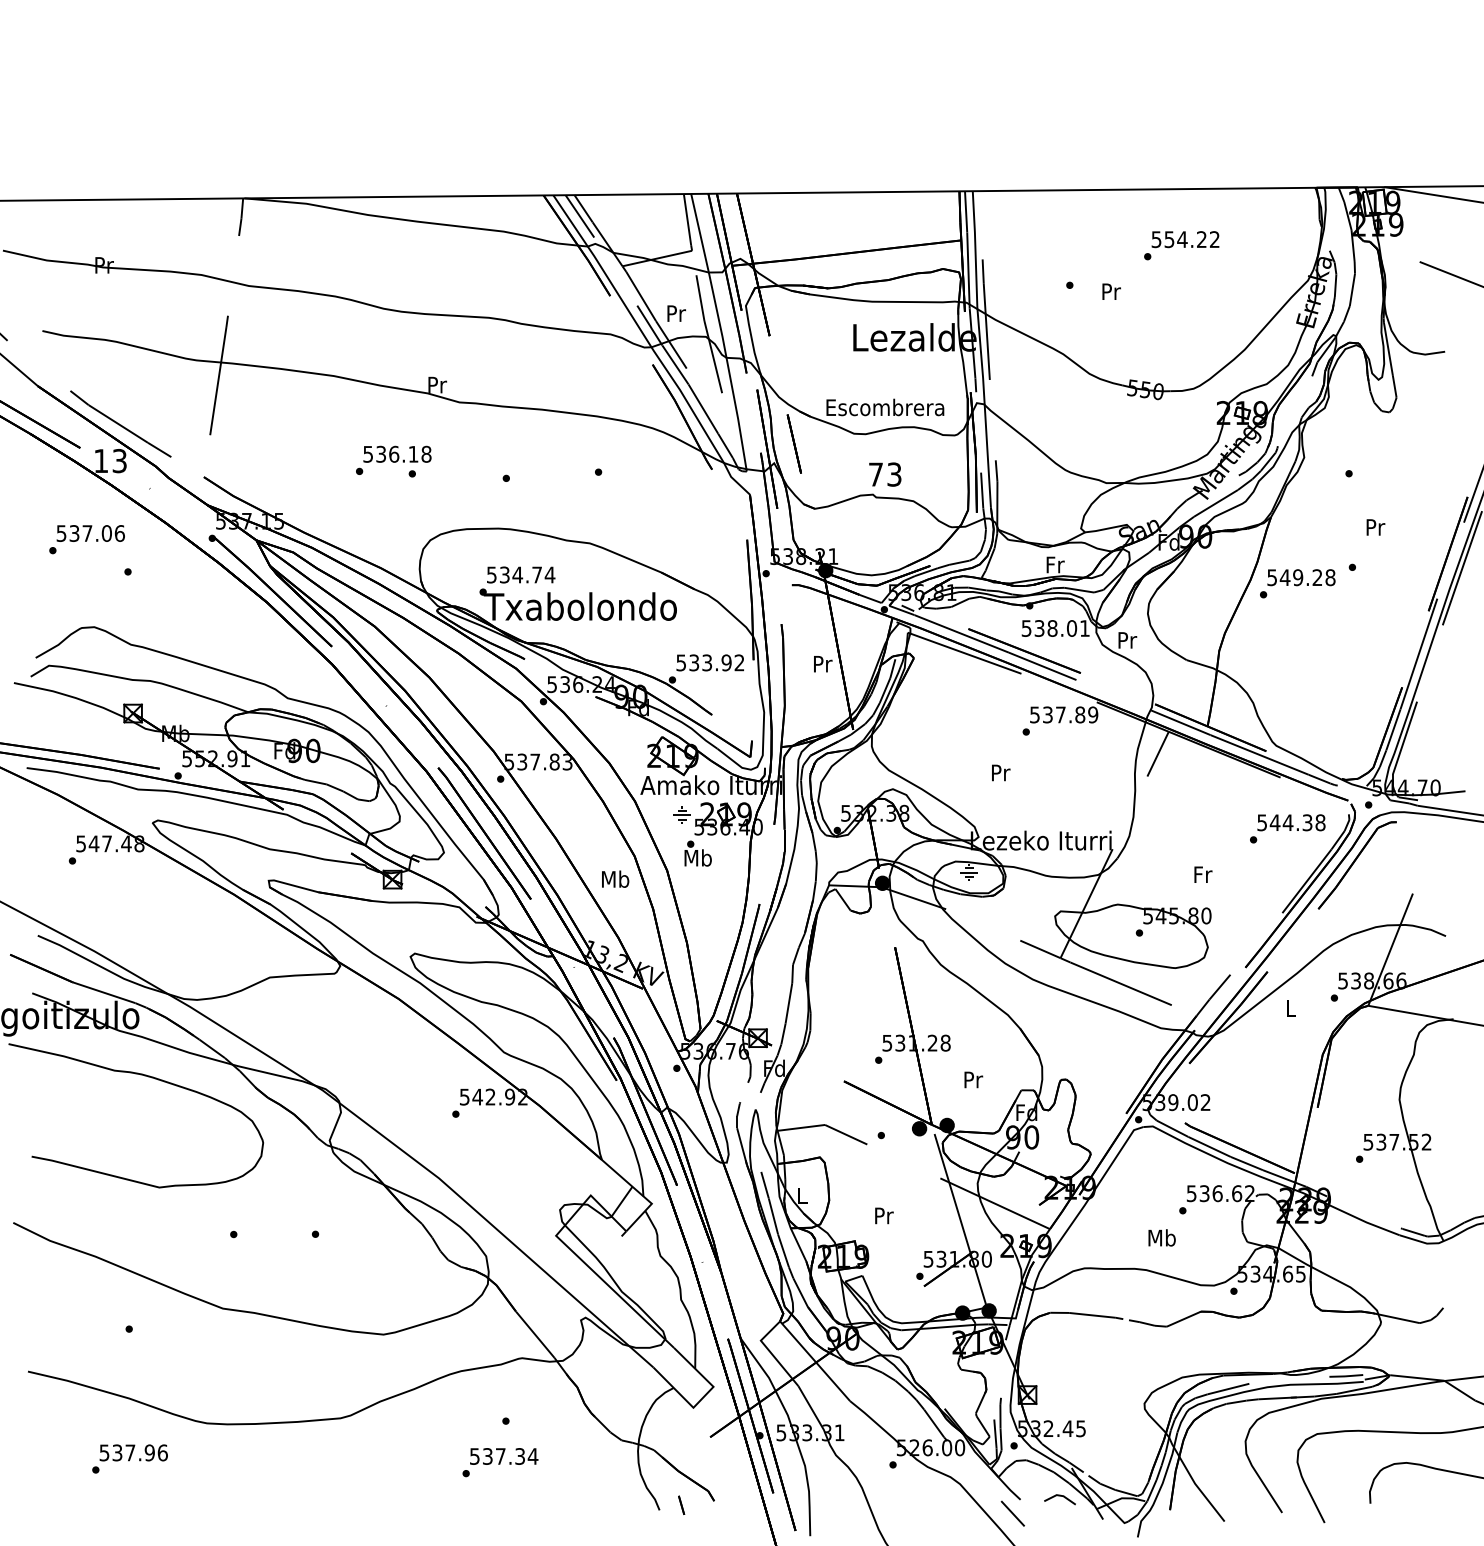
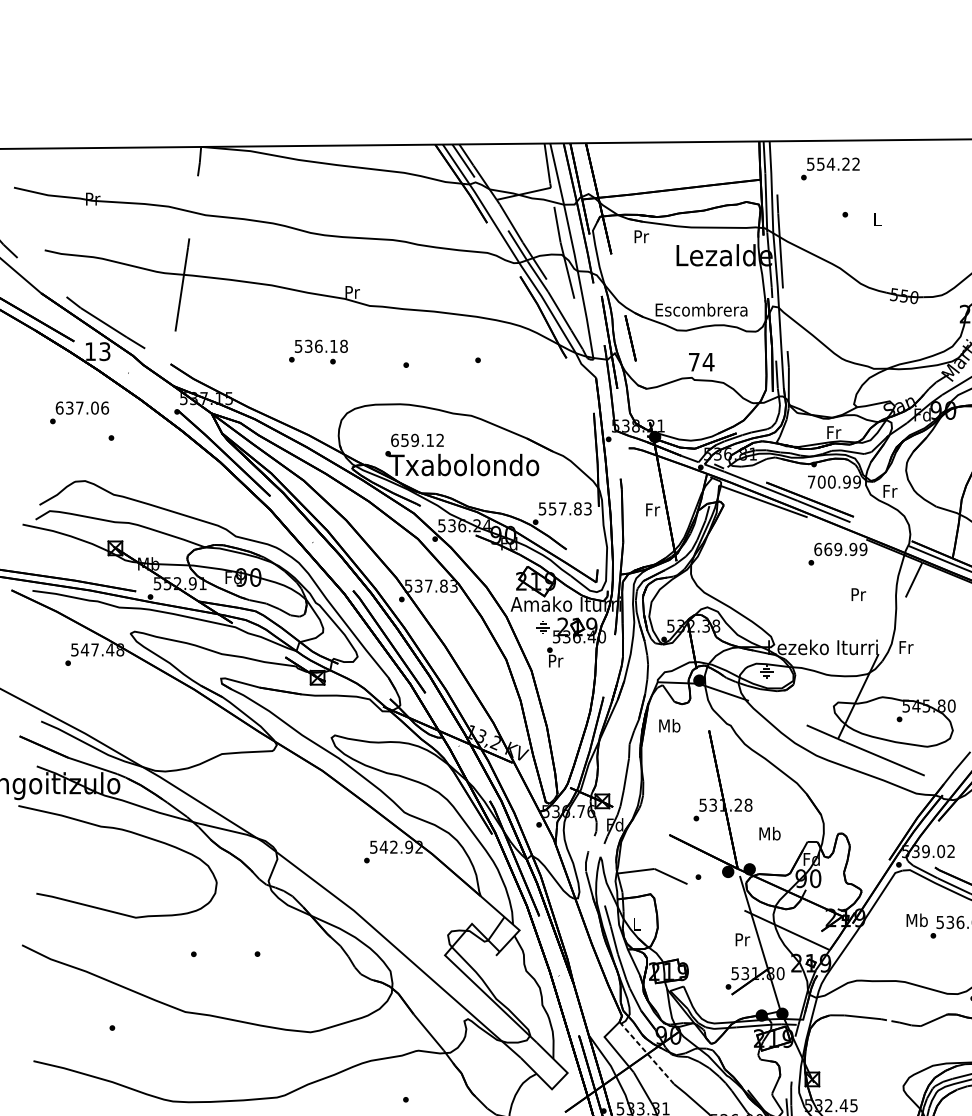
text: (1181, 245) -> (830, 168), moved
text: (1111, 291) -> (877, 219), Pr -> L
text: (676, 313) -> (641, 236), moved
text: (894, 474) -> (708, 362), 73 -> 74
text: (61, 533) -> (59, 408), 537.06 -> 637.06
text: (520, 574) -> (417, 440), 534.74 -> 659.12
text: (1055, 628) -> (834, 482), 538.01 -> 700.99
text: (1127, 640) -> (890, 491), Pr -> Fr
text: (716, 662) -> (569, 508), 533.92 -> 557.83
text: (823, 664) -> (653, 510), Pr -> Fr
text: (1057, 714) -> (835, 549), 537.89 -> 669.99
text: (1001, 772) -> (859, 594), moved
text: (697, 857) -> (555, 660), Mb -> Pr
text: (1203, 874) -> (906, 647), moved
text: (615, 878) -> (669, 725), moved
text: (972, 1079) -> (769, 833), Pr -> Mb
text: (884, 1215) -> (742, 939), moved
text: (1161, 1237) -> (916, 920), moved
line: (814, 1360) -> (646, 1052), solid -> dashed

